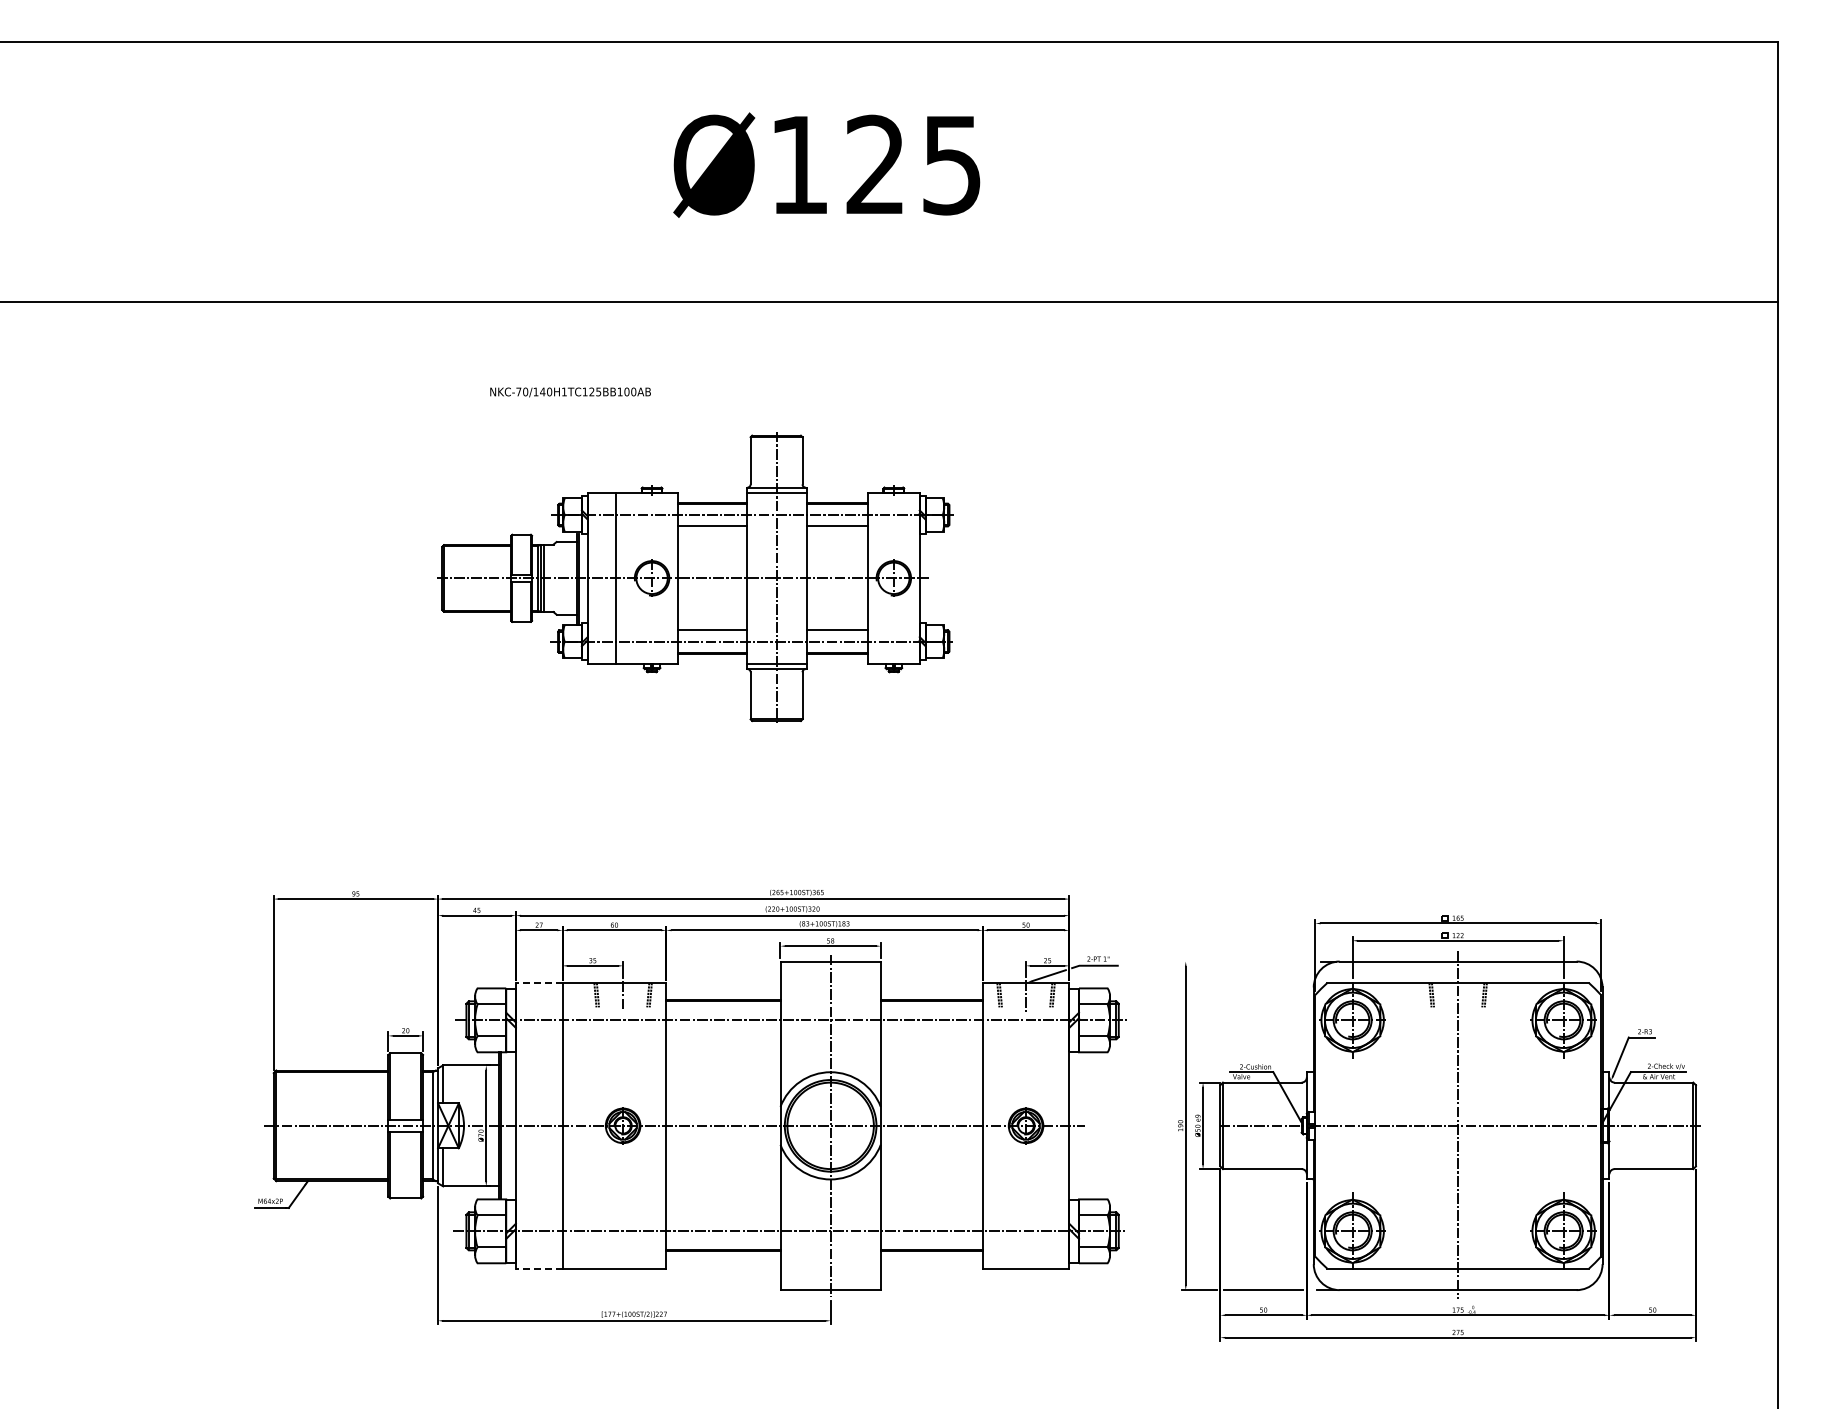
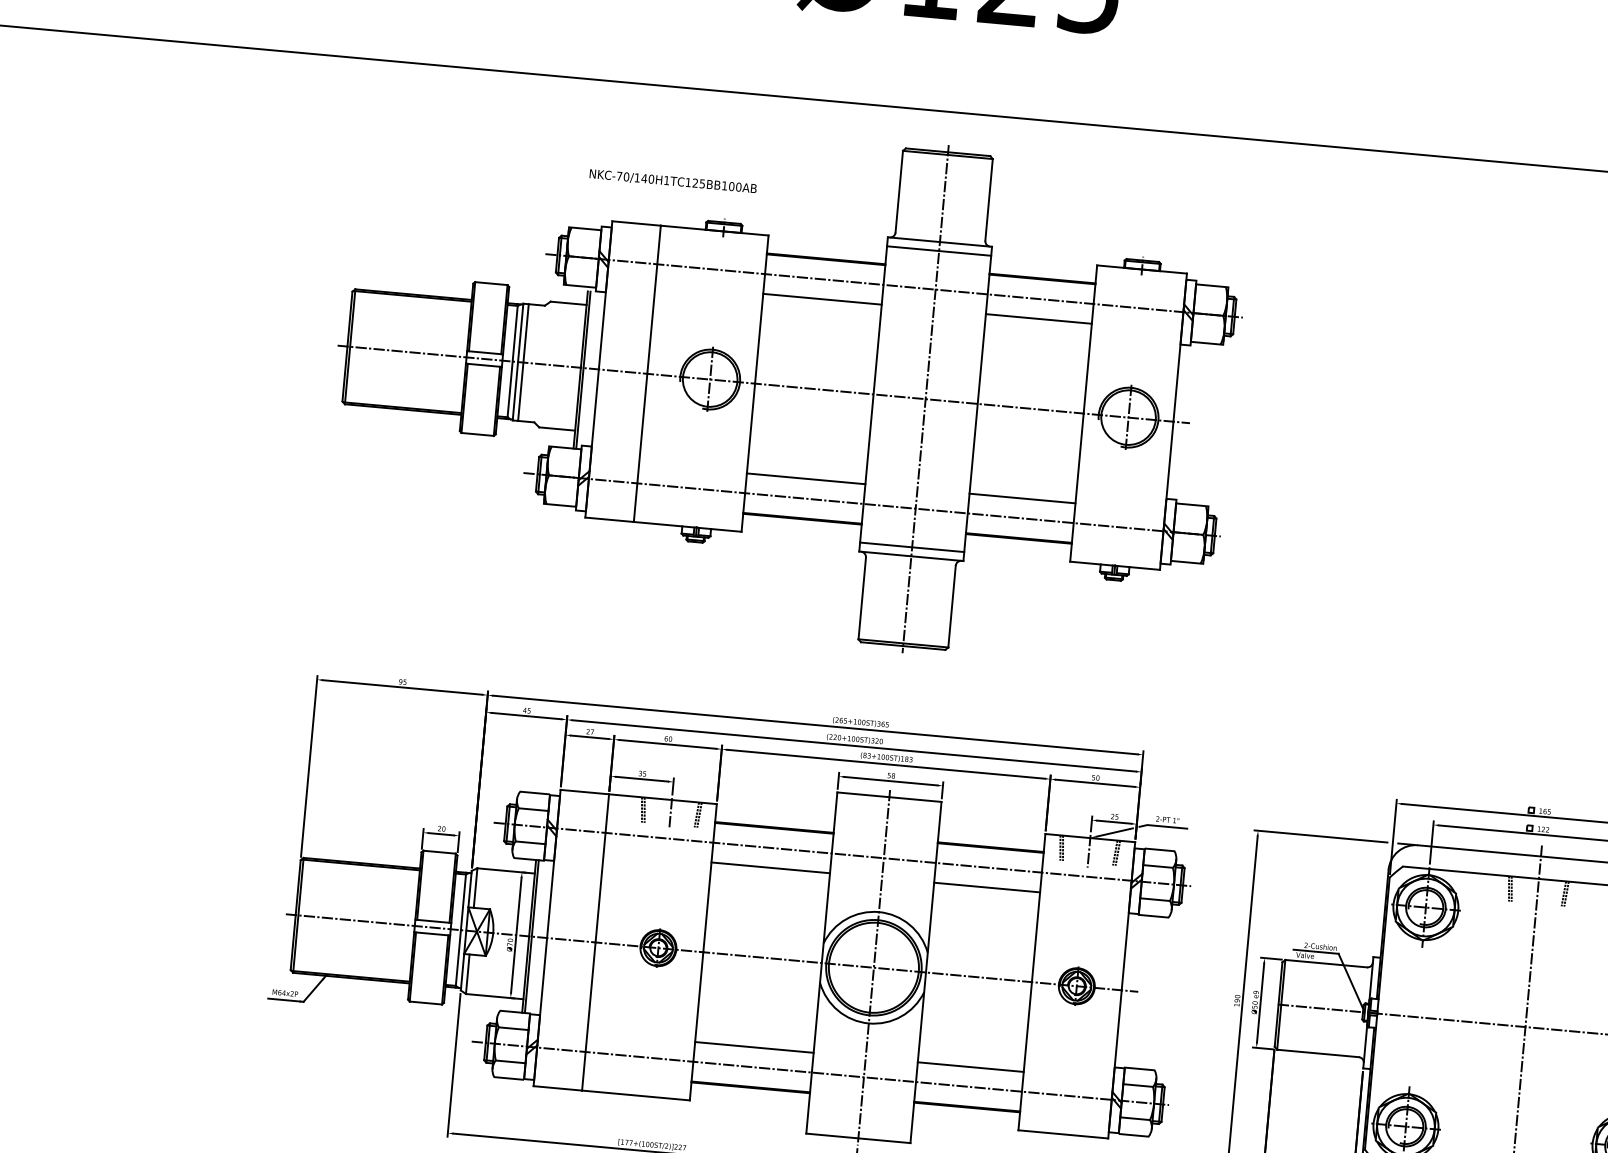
part: (695, 578) -> (785, 386), size x1.67
line: (1246, 961) -> (1321, 836), added
line: (538, 983) -> (584, 792), dashed -> solid
line: (723, 1039) -> (770, 867), added
line: (931, 1039) -> (986, 887), added
line: (723, 1212) -> (754, 1047), added
line: (931, 1212) -> (970, 1067), added
line: (538, 1268) -> (557, 1088), dashed -> solid

